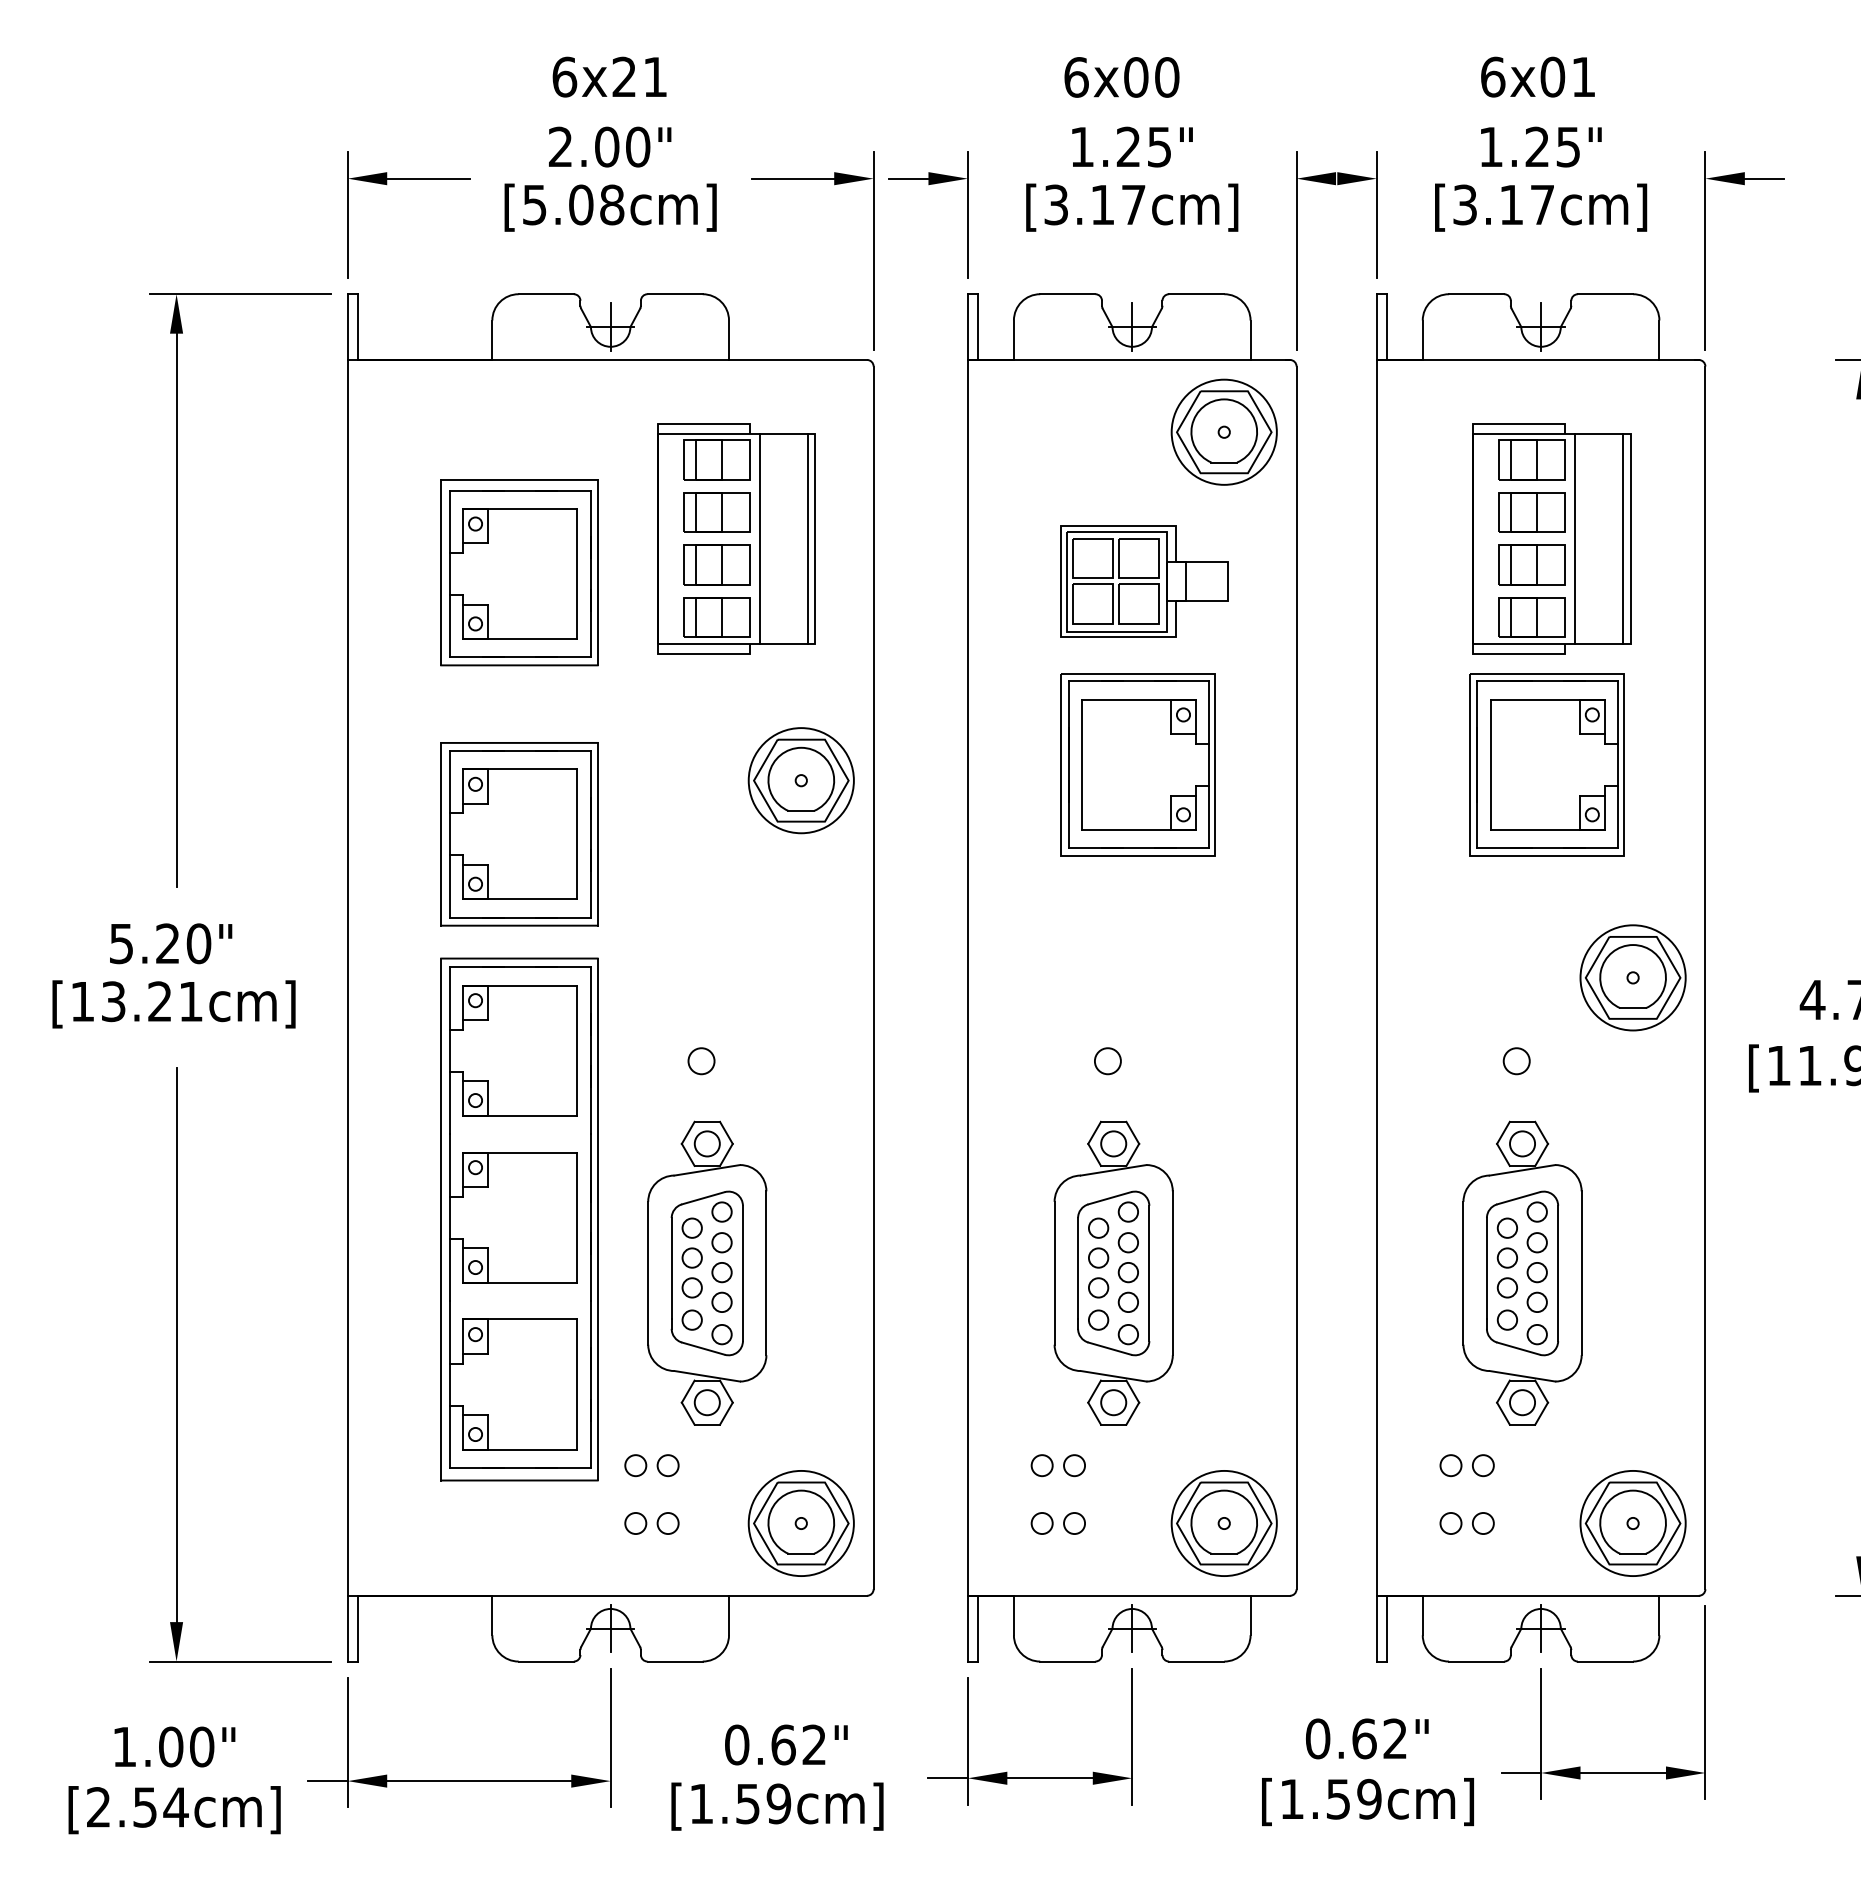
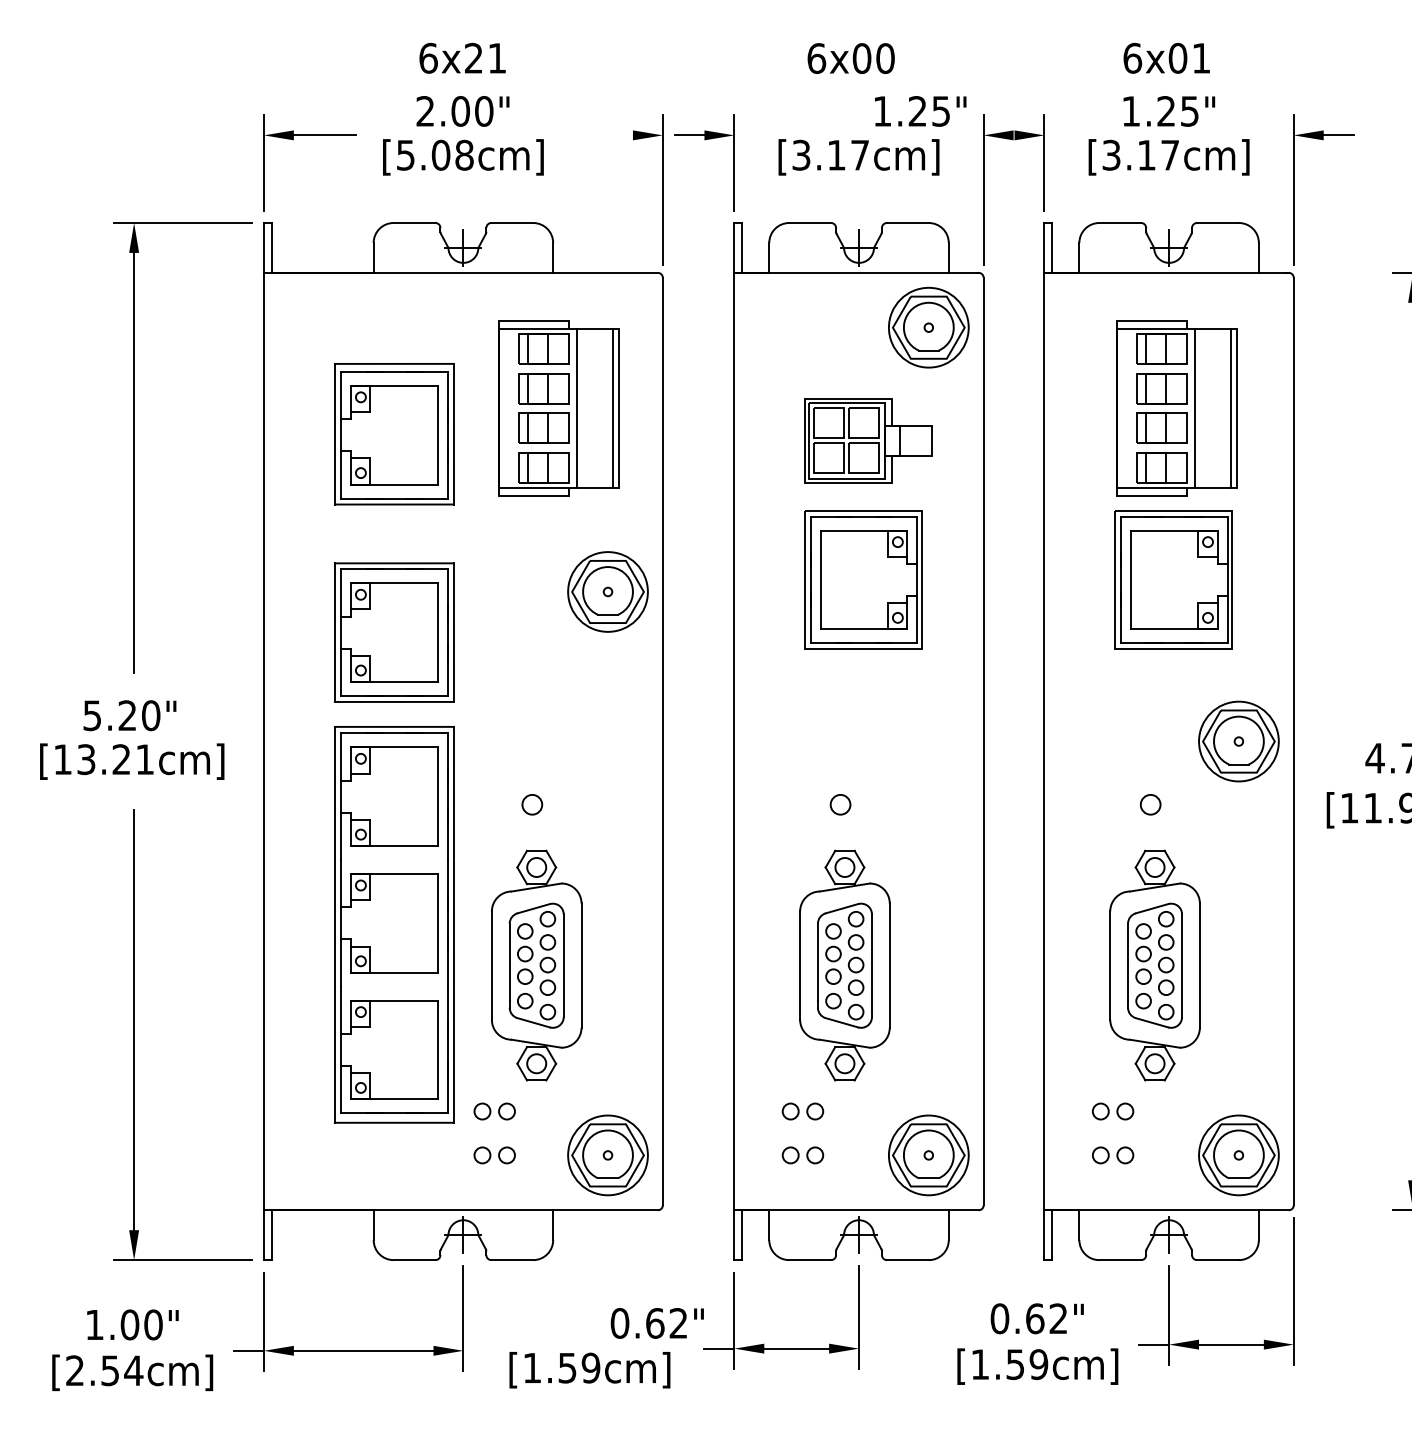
text: (1132, 146) -> (920, 110), moved
line: (792, 178) -> (601, 135), removed
text: (786, 1744) -> (657, 1323), moved

